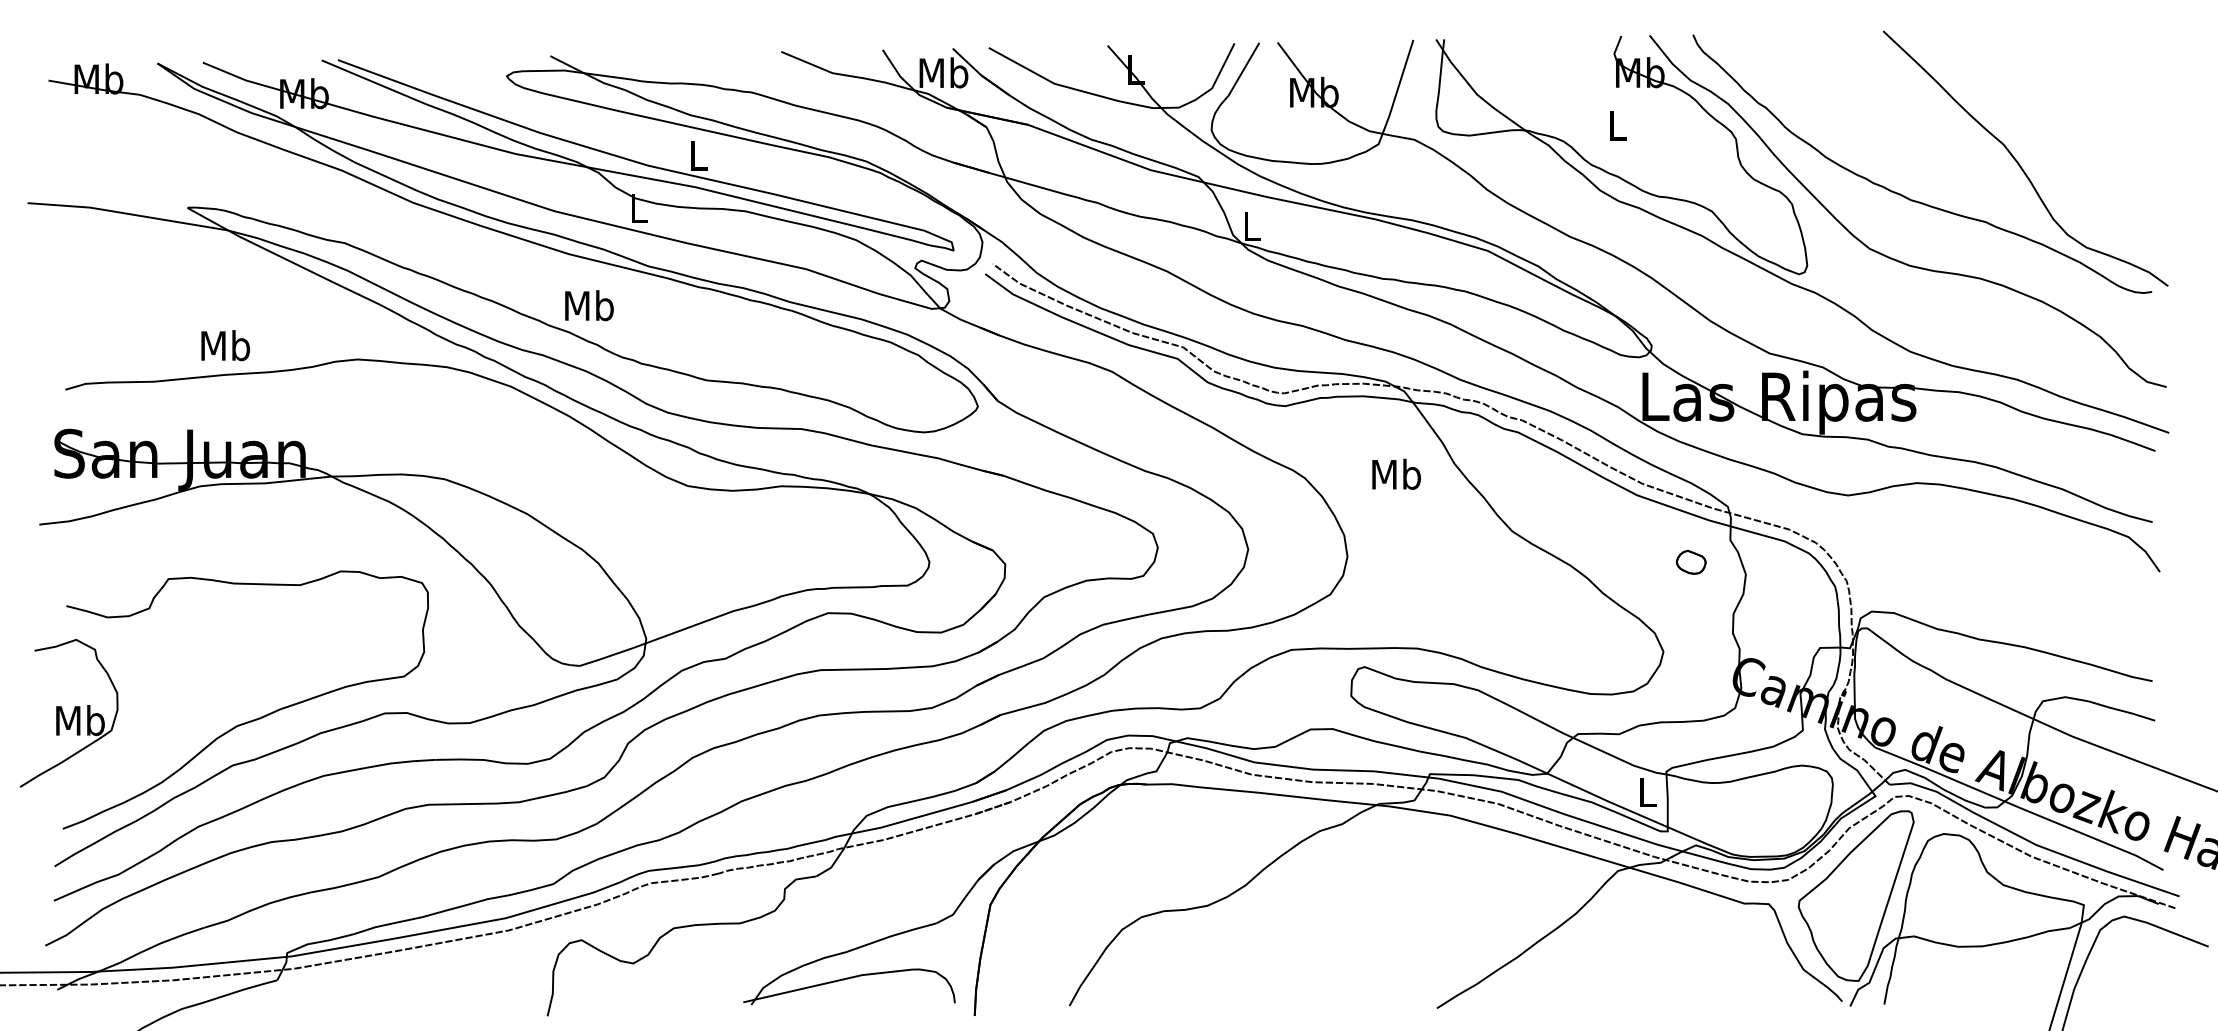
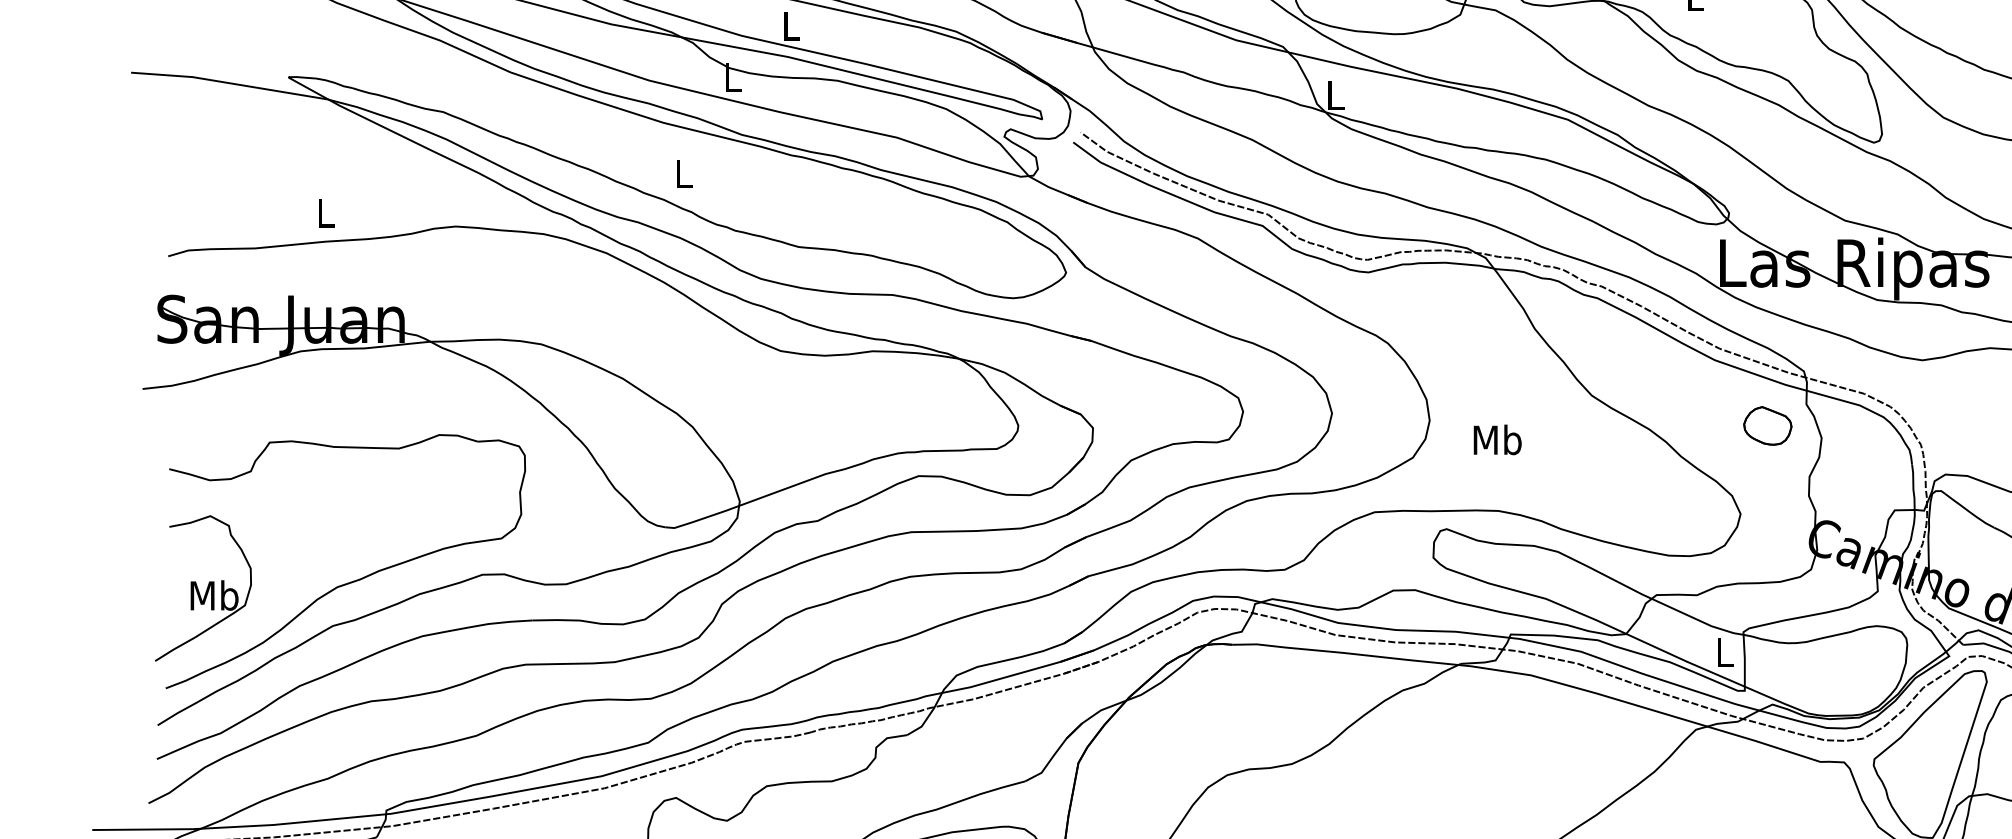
text: (589, 305) -> (683, 173), Mb -> L
text: (225, 345) -> (325, 212), Mb -> L
text: (1396, 473) -> (1497, 439), moved
part: (1691, 562) -> (1768, 426), size x1.67
part: (68, 713) -> (202, 588), moved

